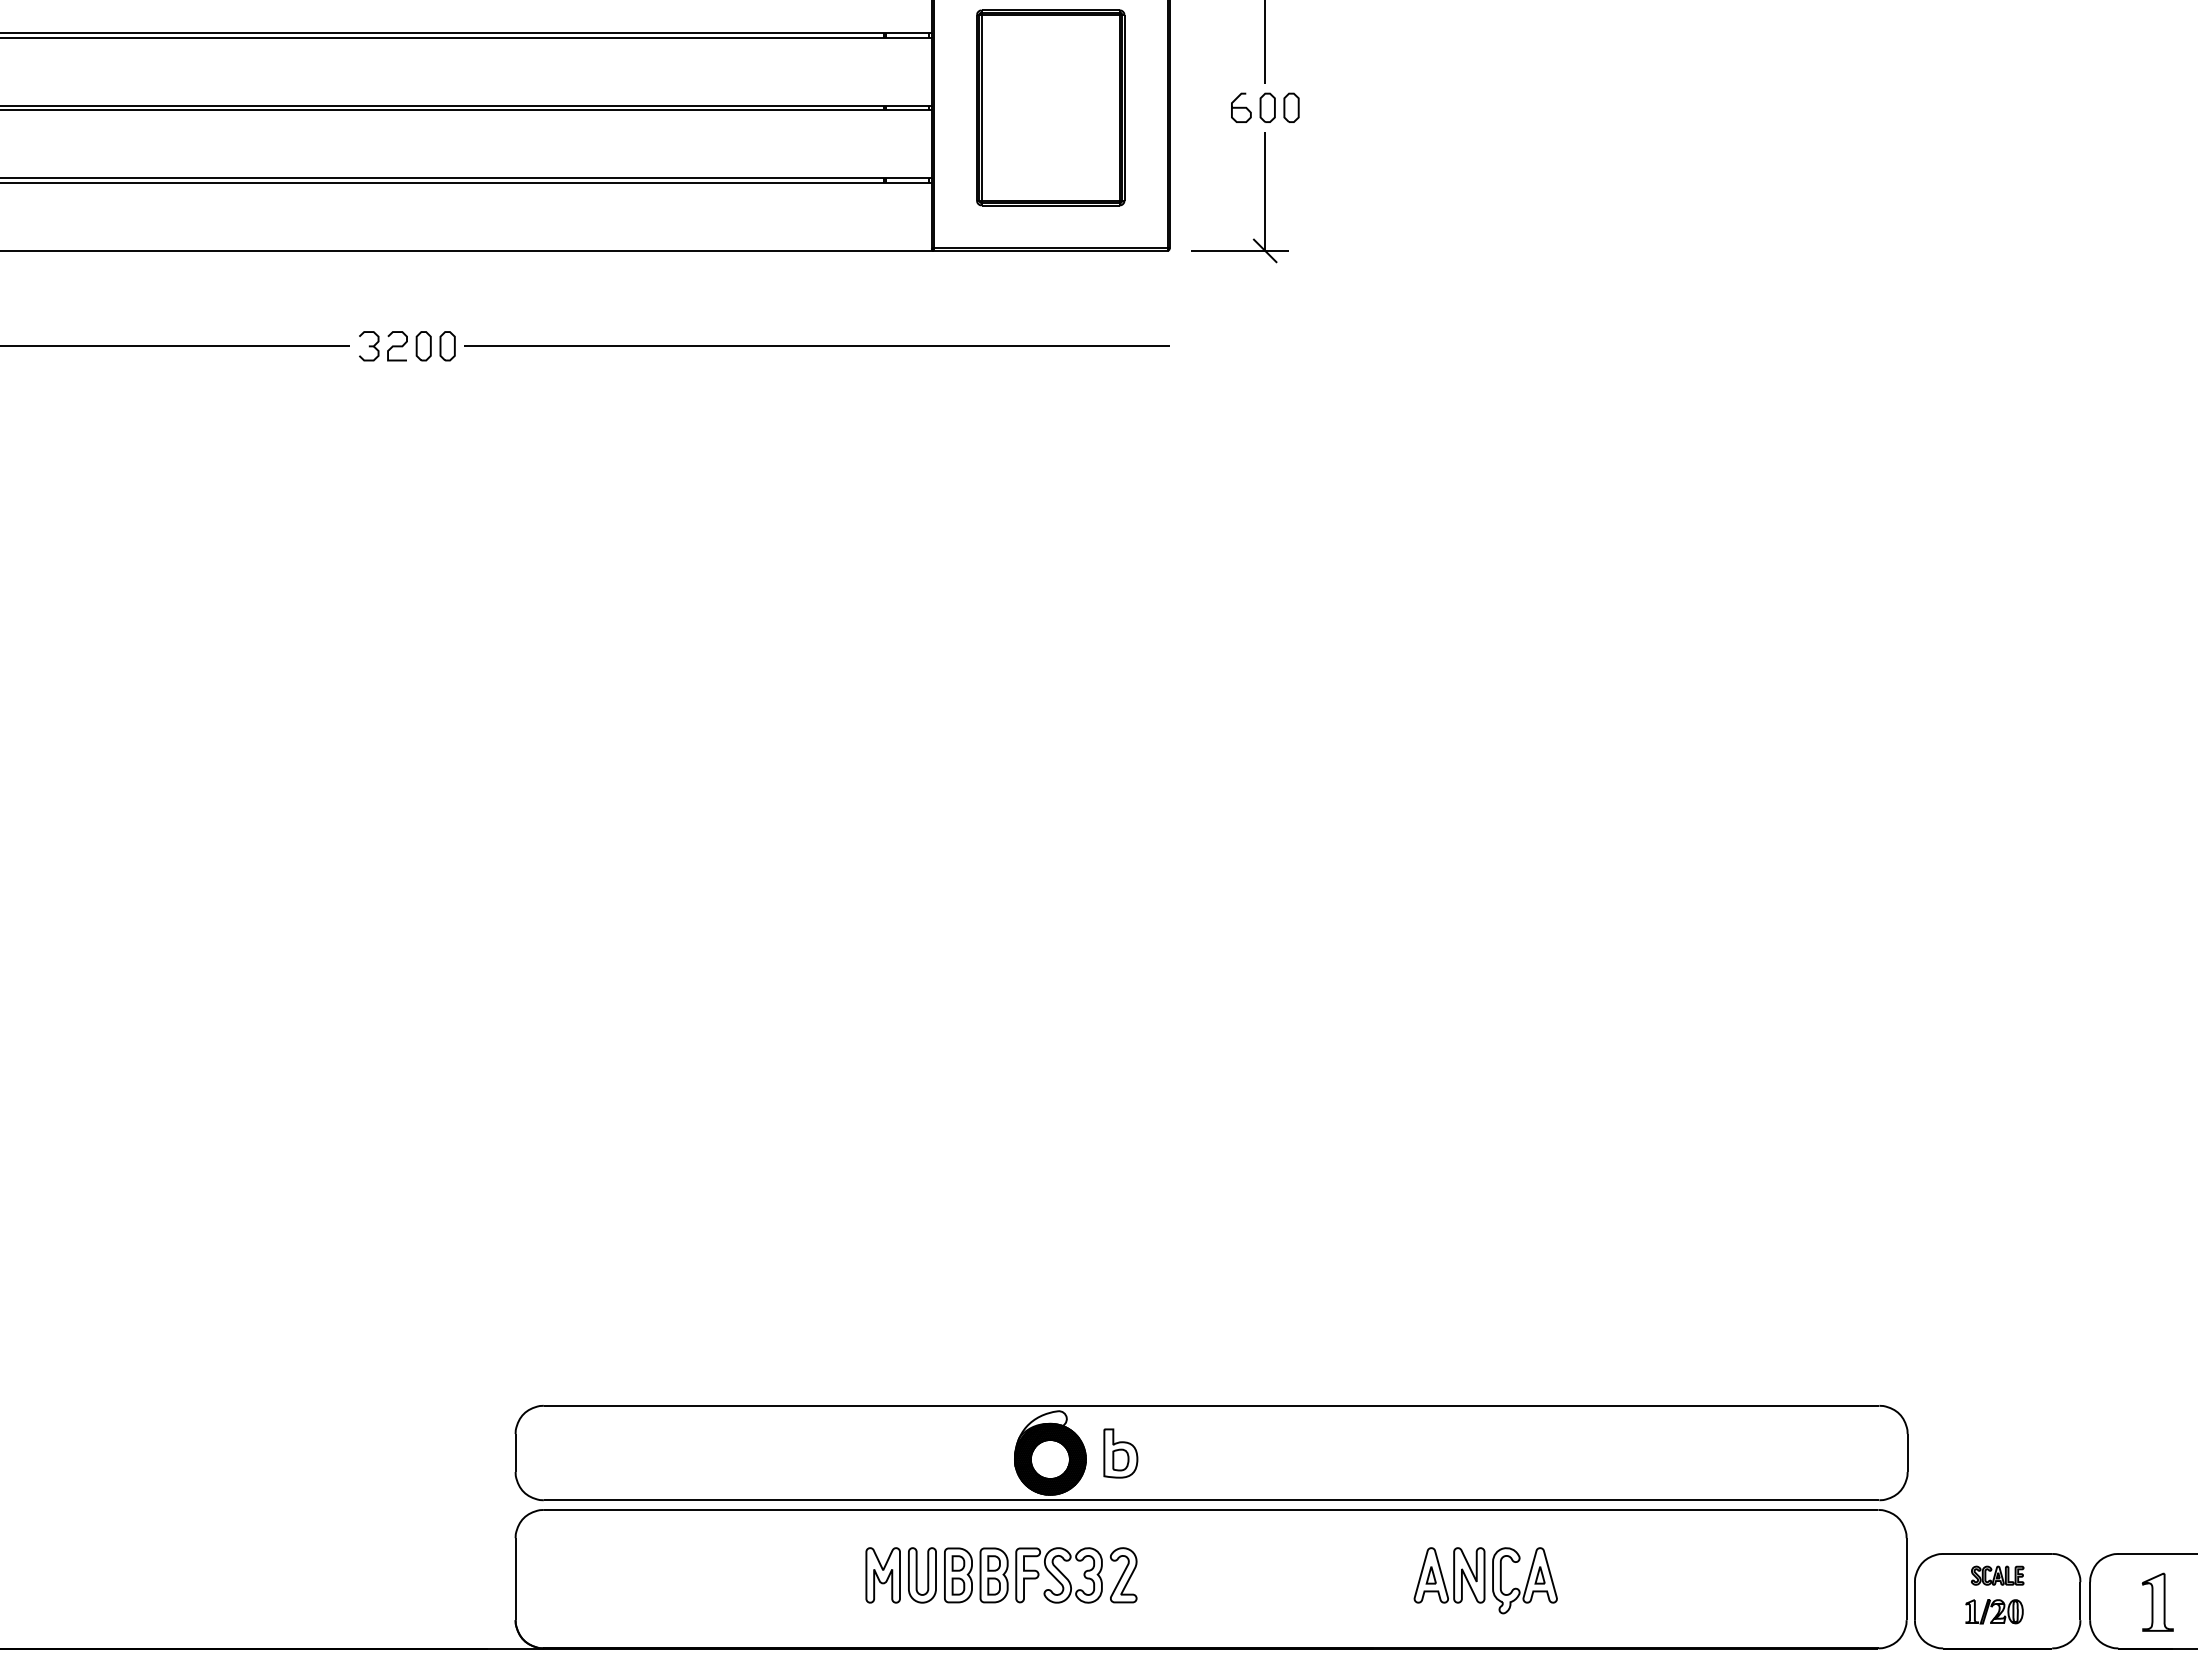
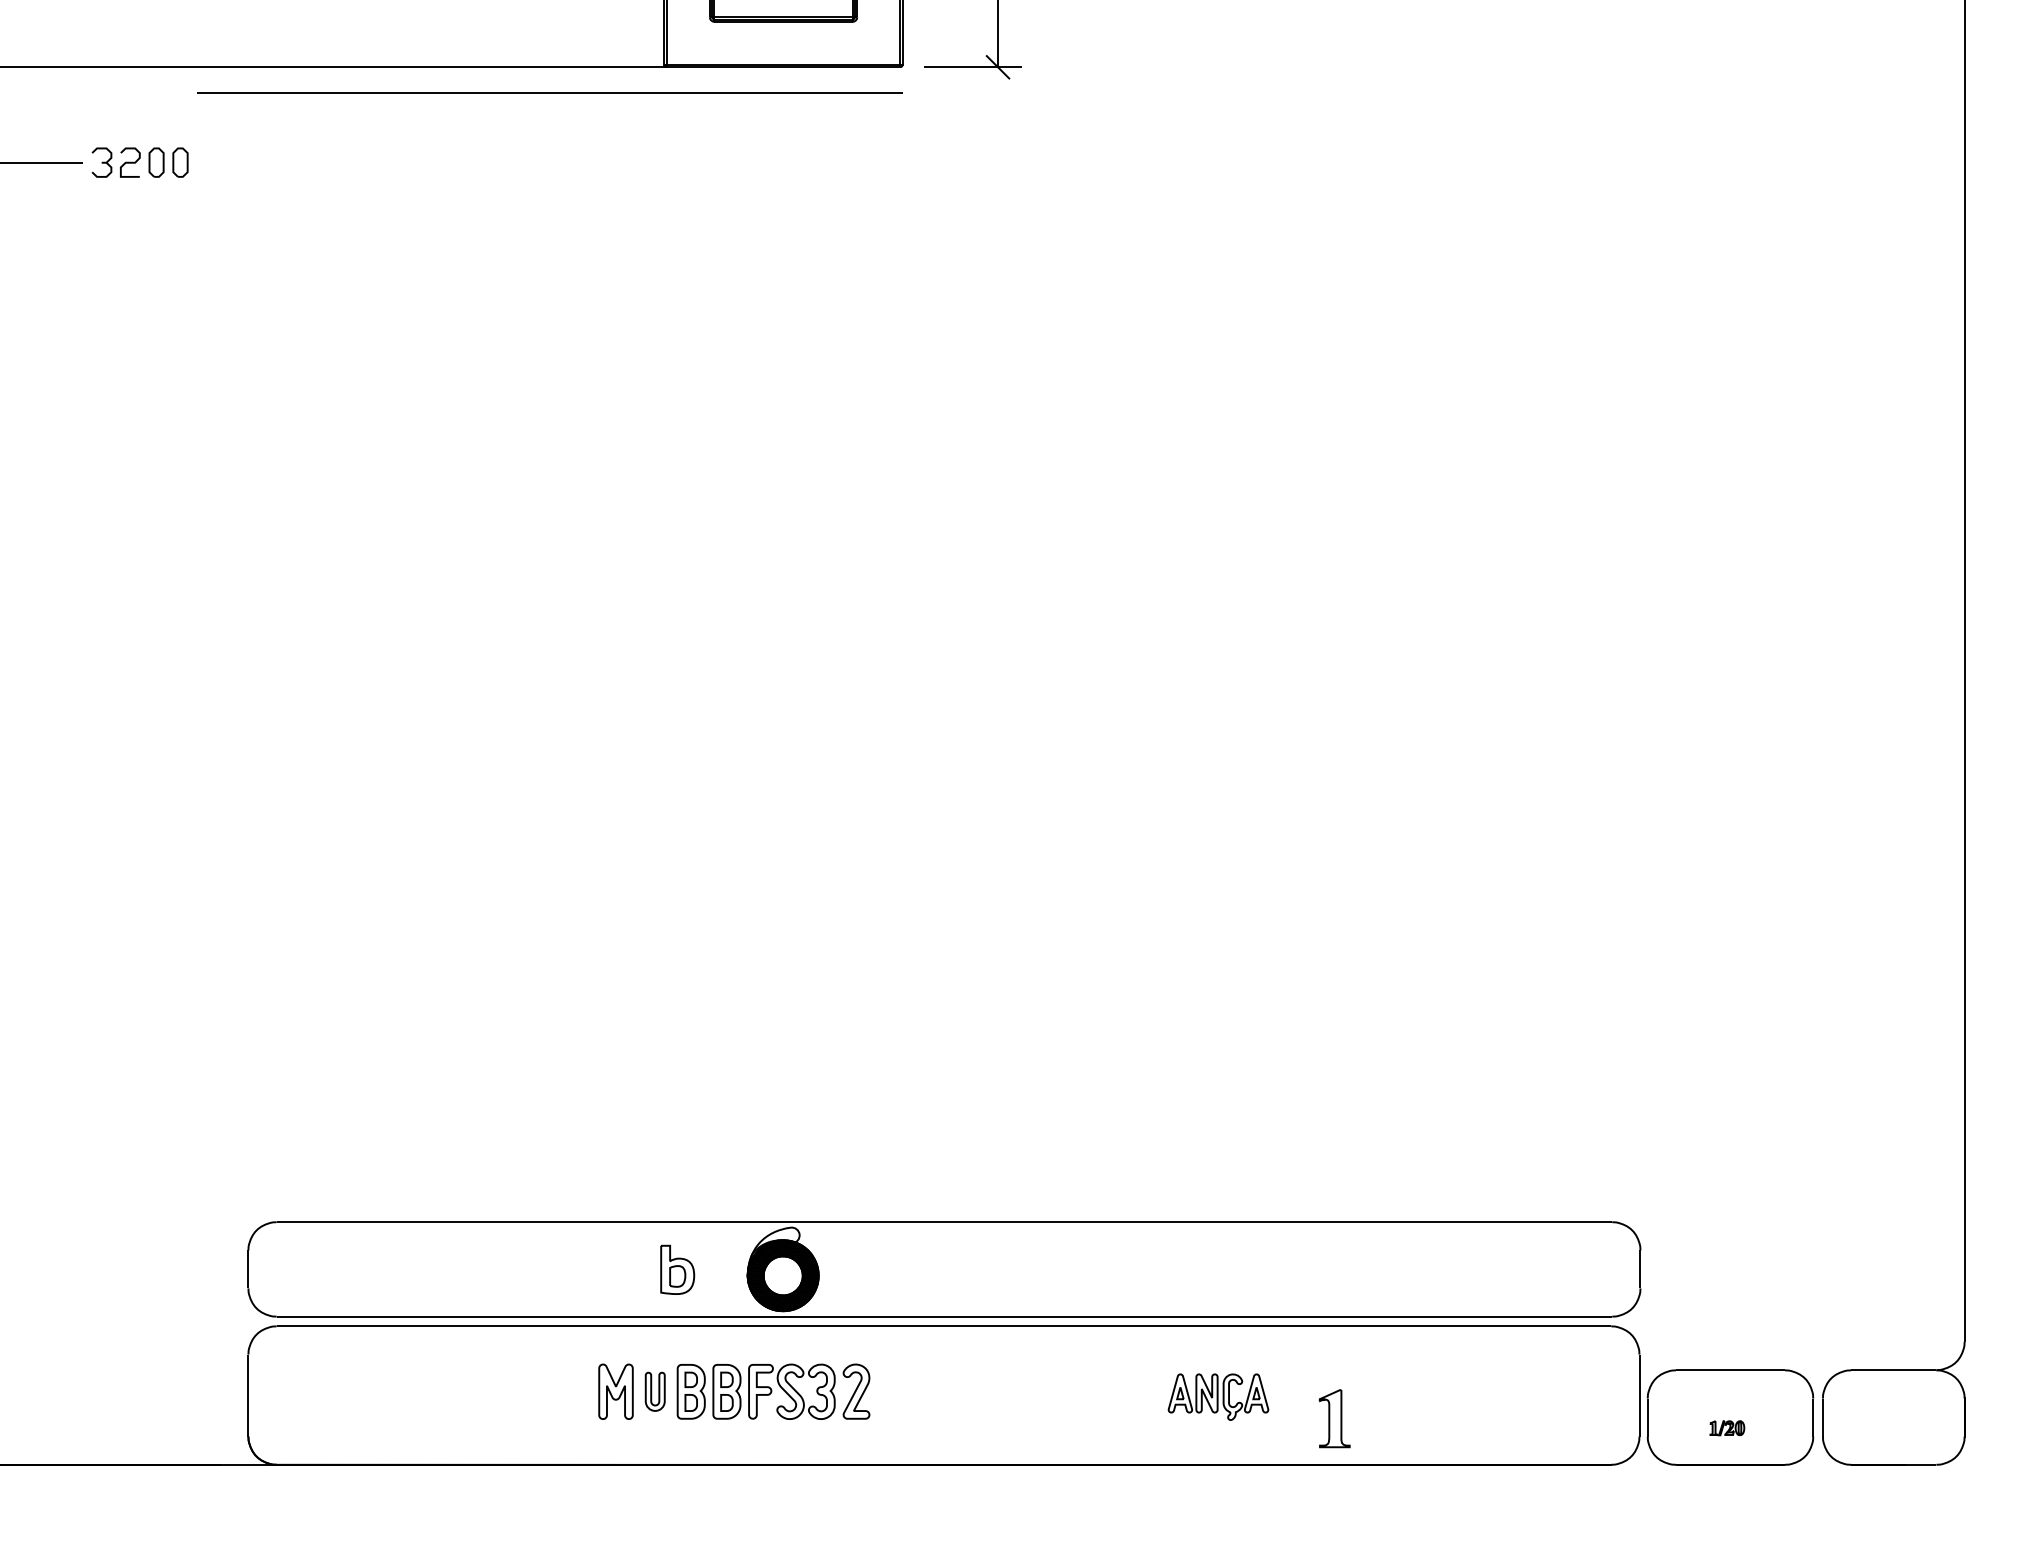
line: (816, 345) -> (549, 91), moved
part: (1120, 1453) -> (677, 1269), moved
part: (922, 1575) -> (655, 1391), size x0.7
part: (1997, 1575) -> (1730, 1391), removed
part: (1485, 1580) -> (1218, 1396), size x0.7
part: (2157, 1601) -> (1334, 1417), moved
part: (1994, 1611) -> (1727, 1427), size x0.6

